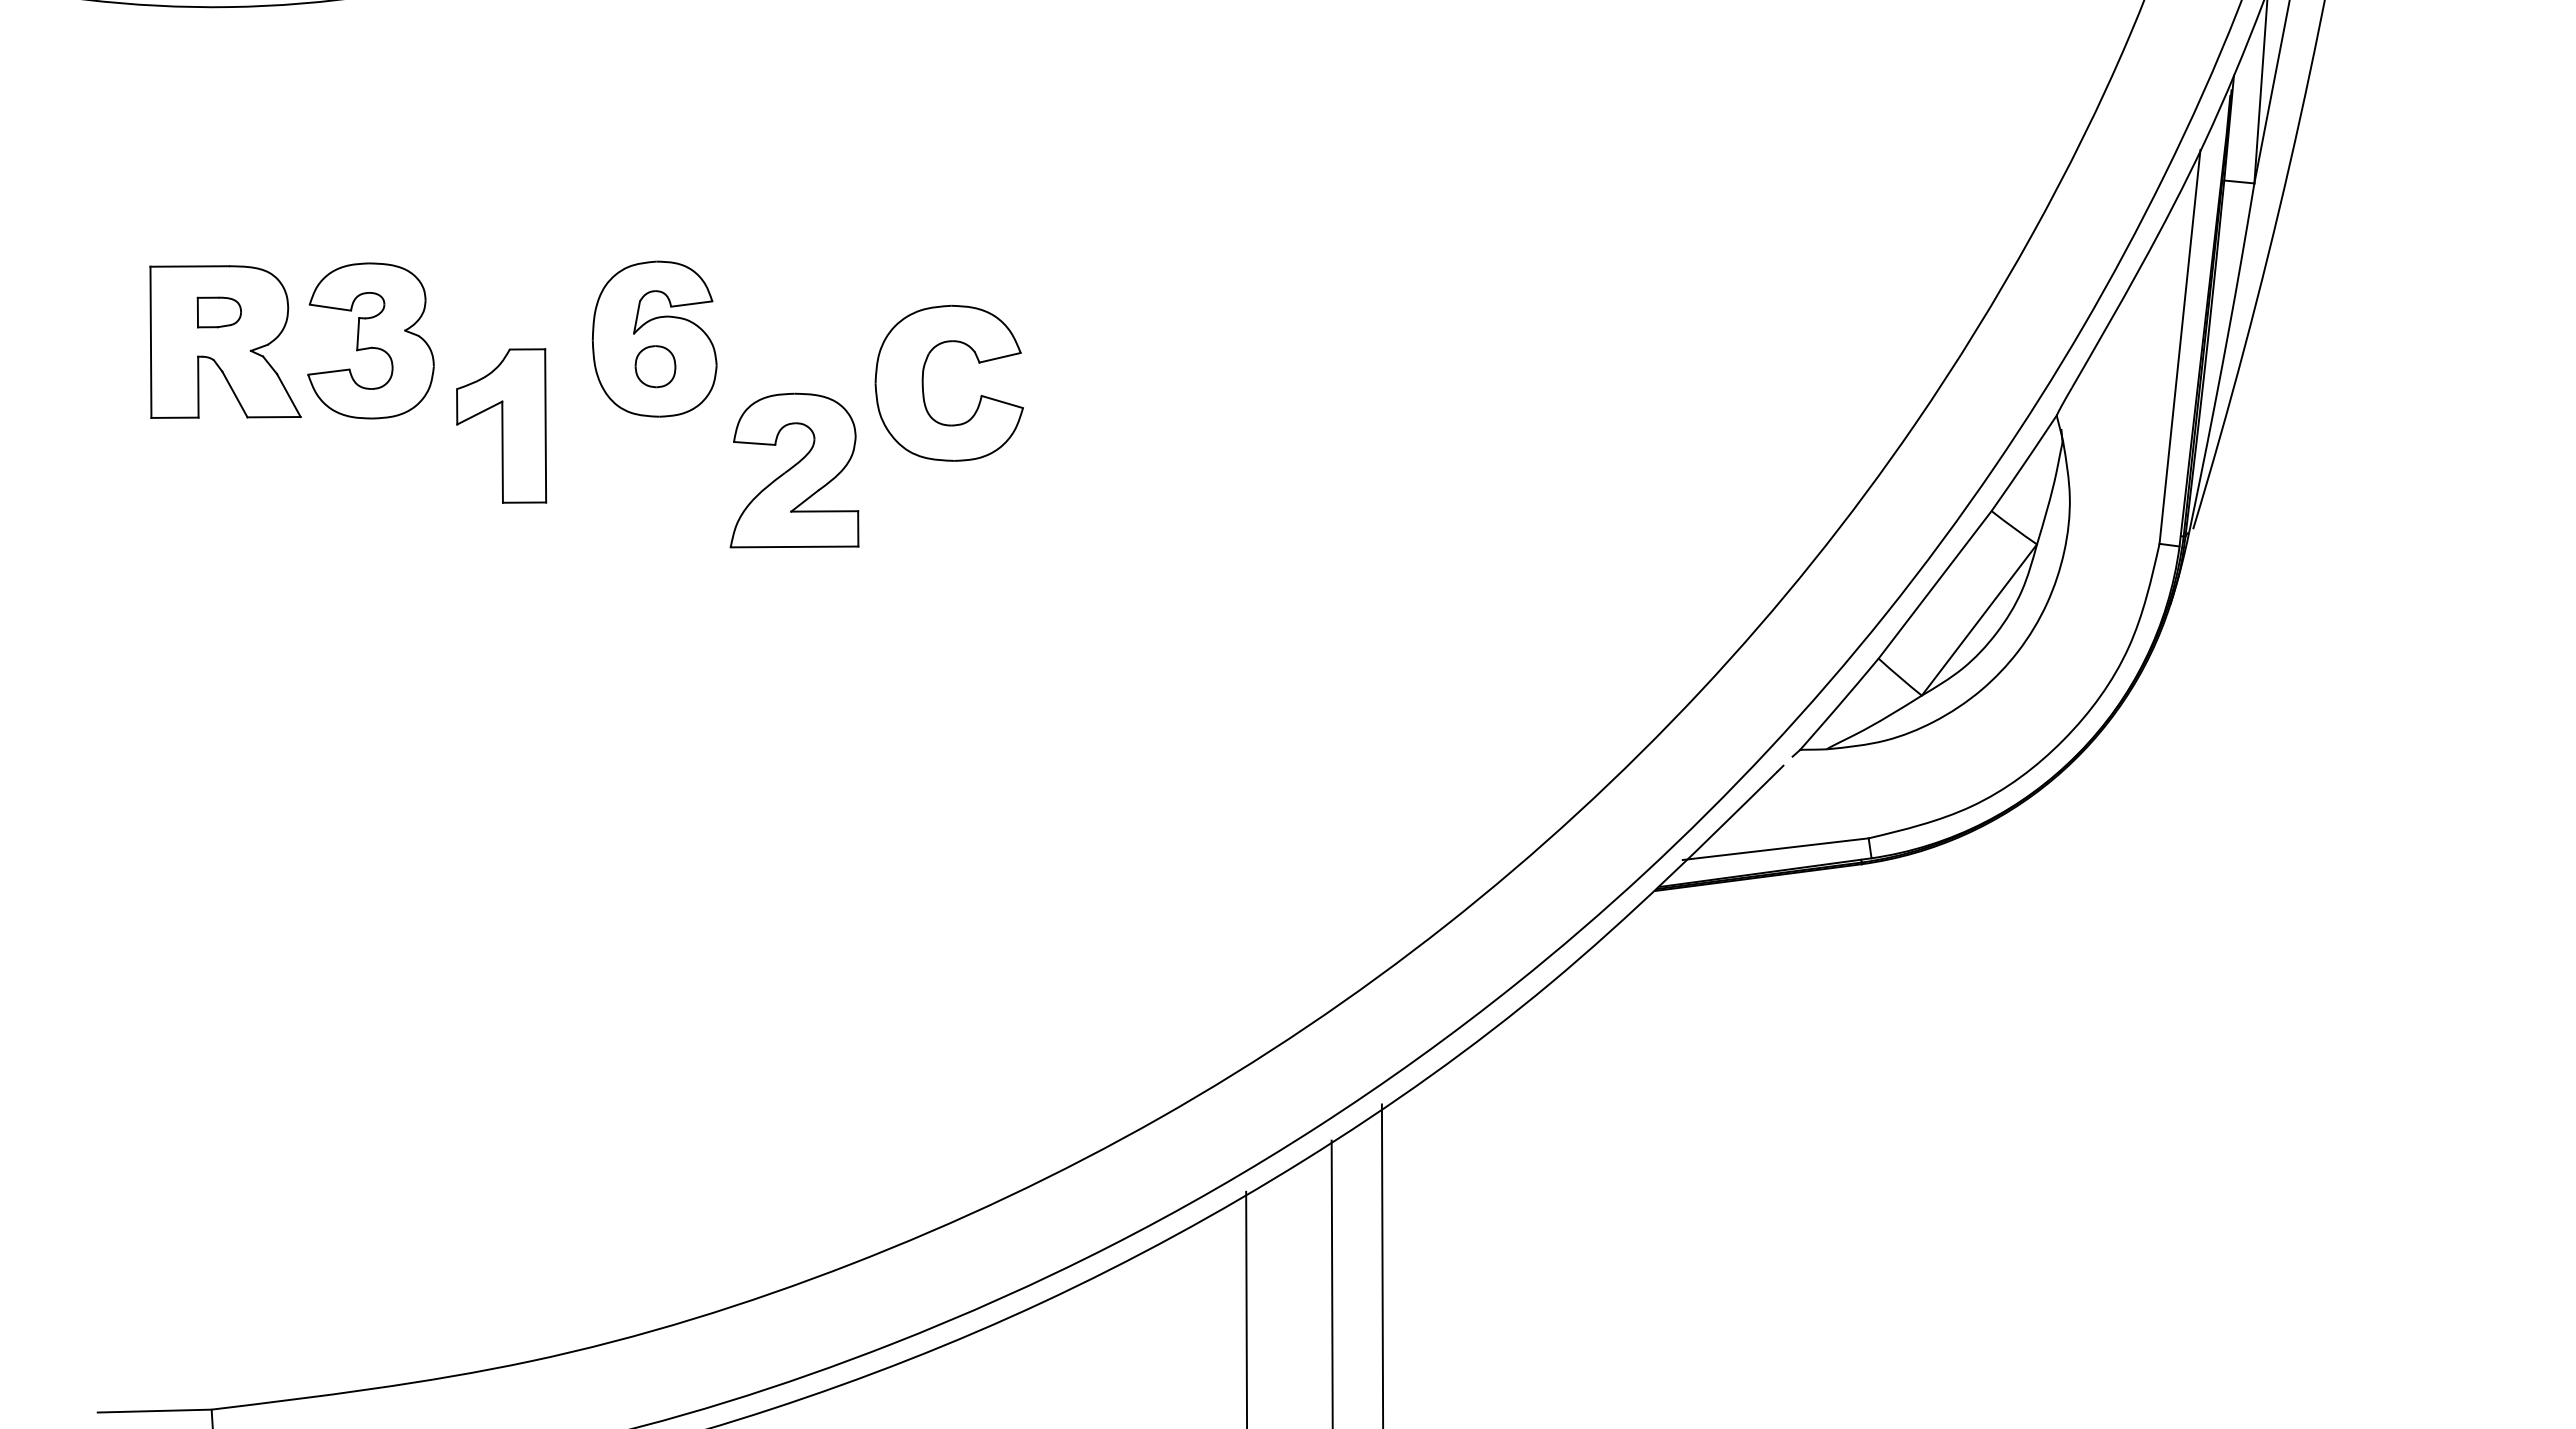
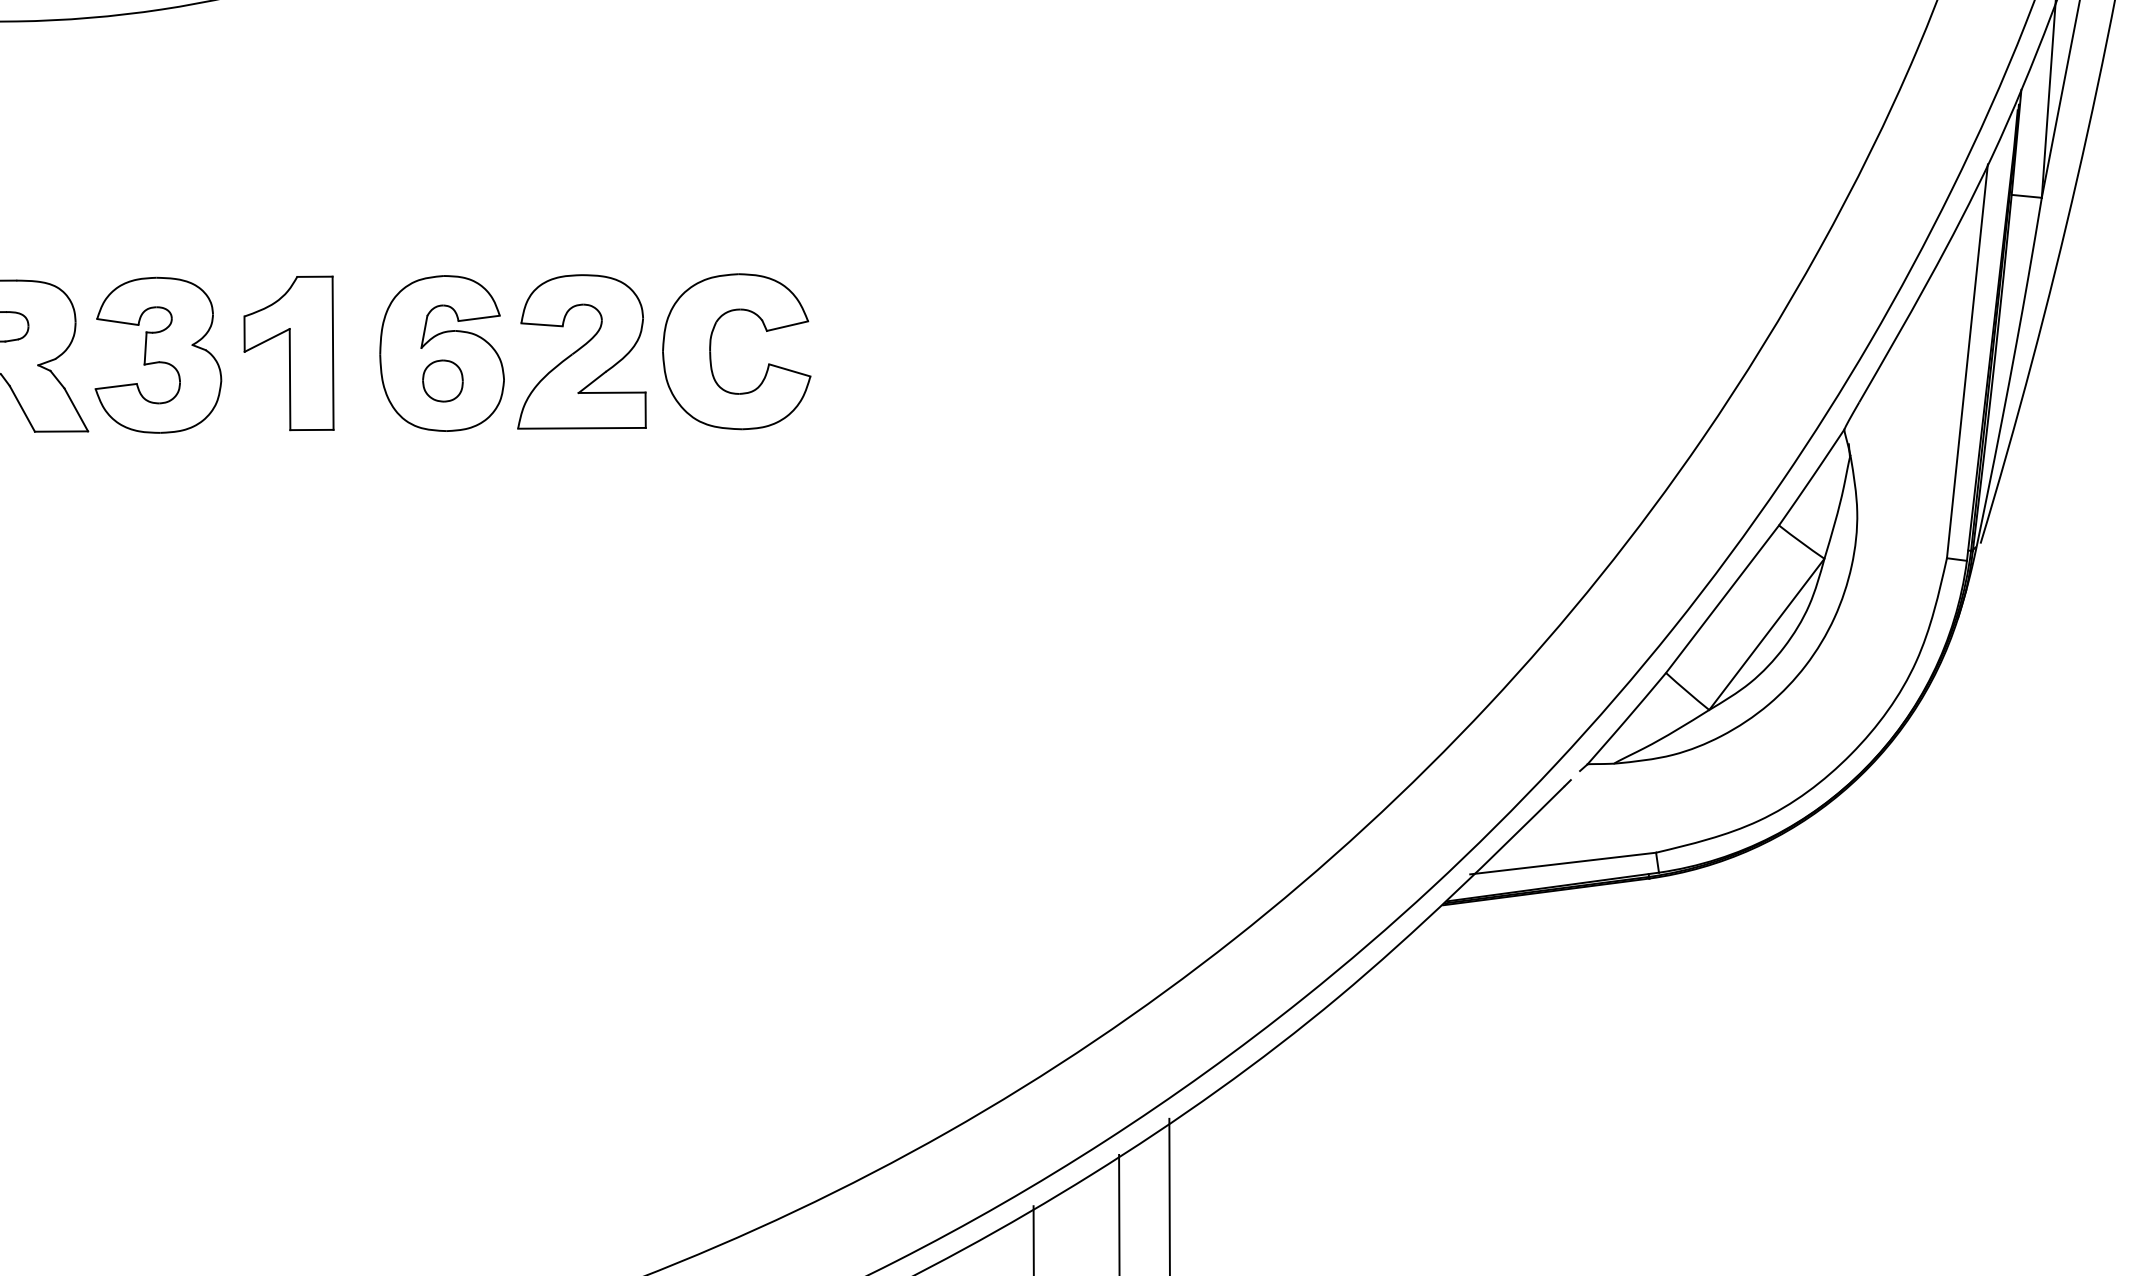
part: (923, 382) -> (710, 350), moved
part: (501, 425) -> (288, 352), moved
part: (794, 470) -> (581, 351), moved

